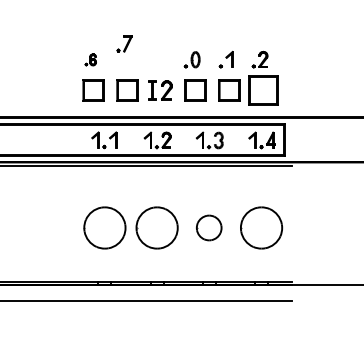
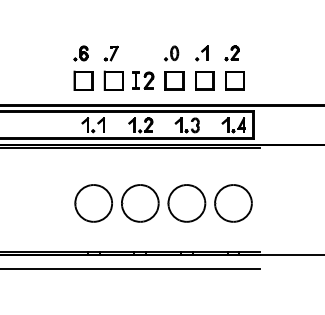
part: (124, 43) -> (111, 53), moved
part: (90, 59) -> (80, 53), size x1.43
part: (263, 90) -> (235, 80), size x0.71
part: (208, 227) -> (186, 203), size x1.67

